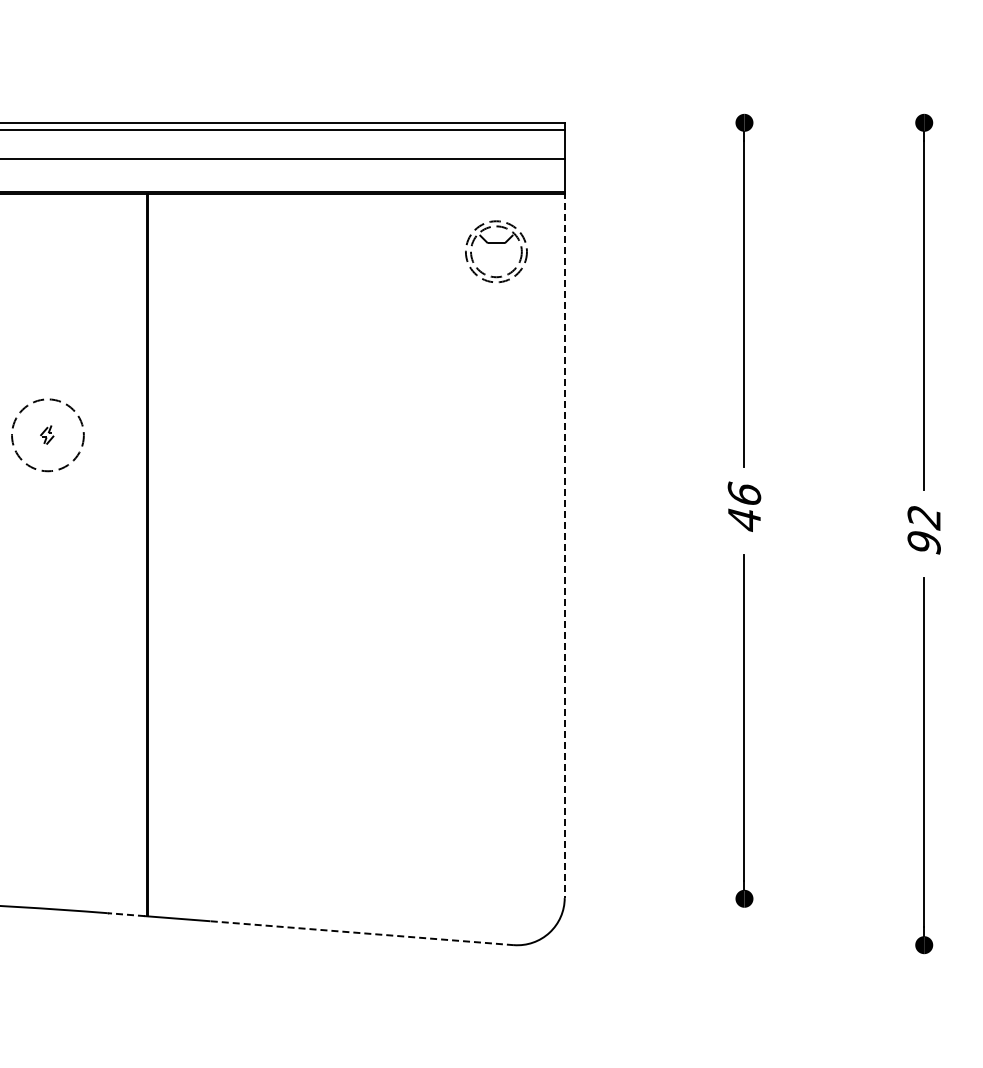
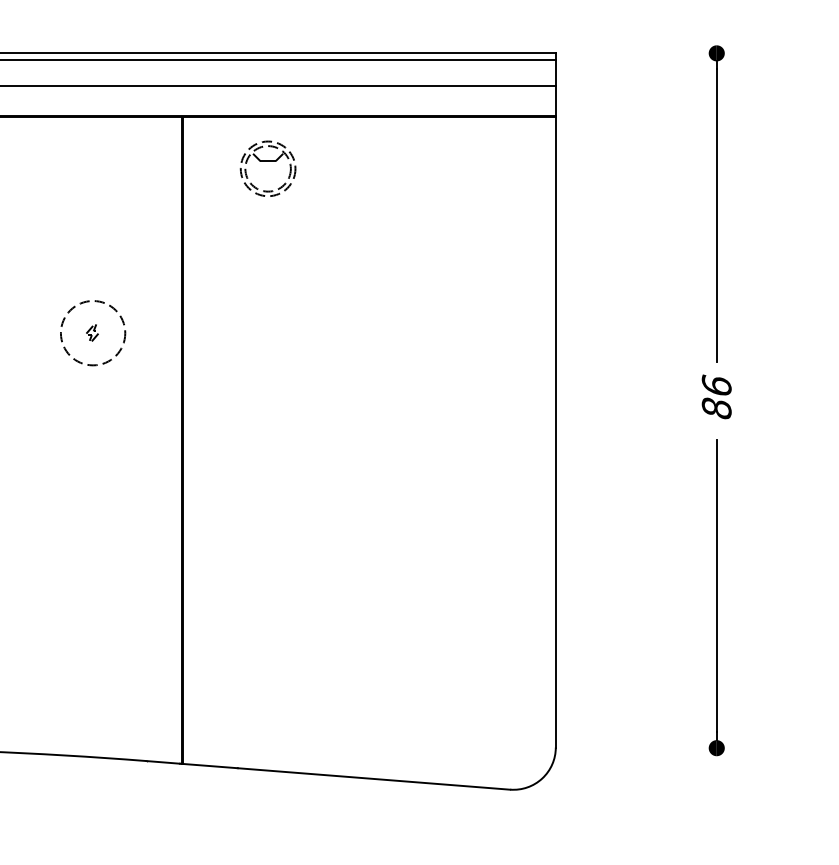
part: (496, 243) -> (268, 161), moved
text: (744, 519) -> (716, 408), 46 -> 86
line: (564, 545) -> (555, 431), dashed -> solid
line: (126, 914) -> (163, 762), dashed -> solid
line: (361, 933) -> (373, 779), dashed -> solid

